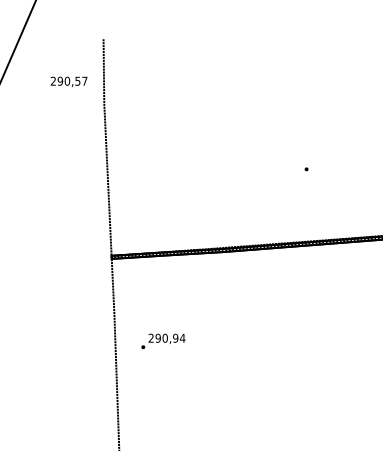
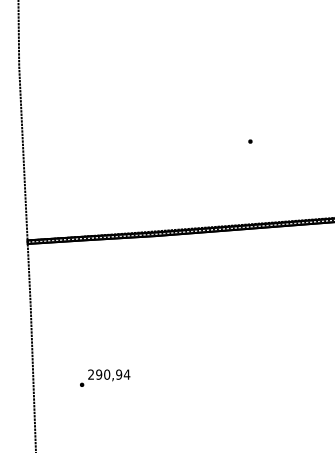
text: (163, 341) -> (105, 378), moved

